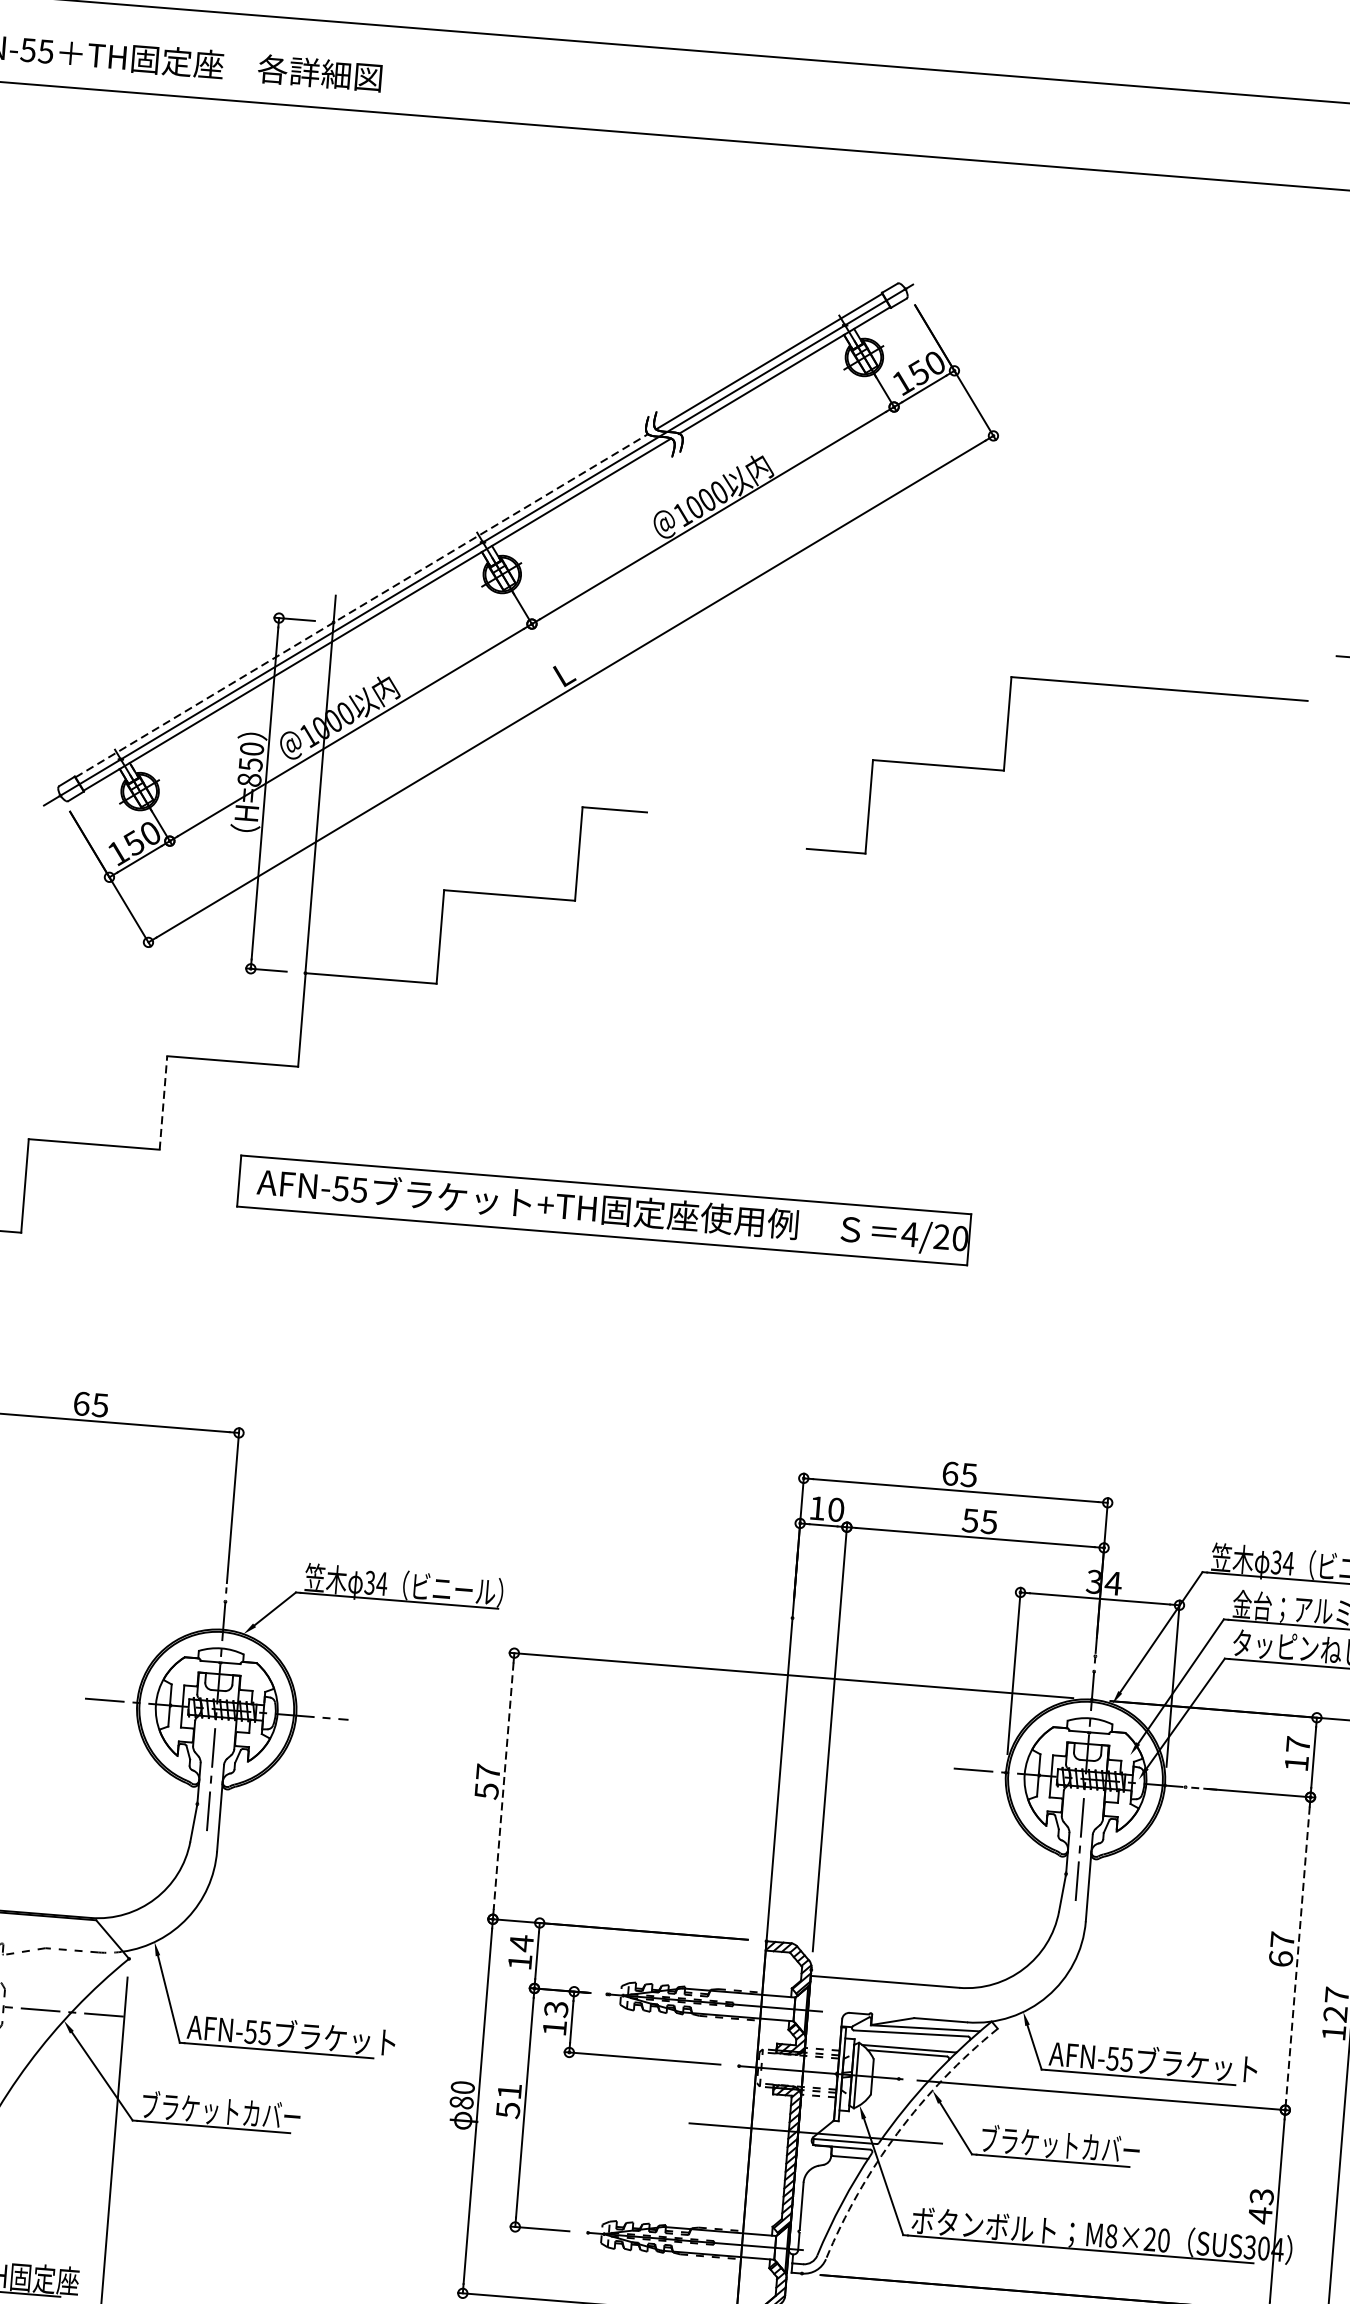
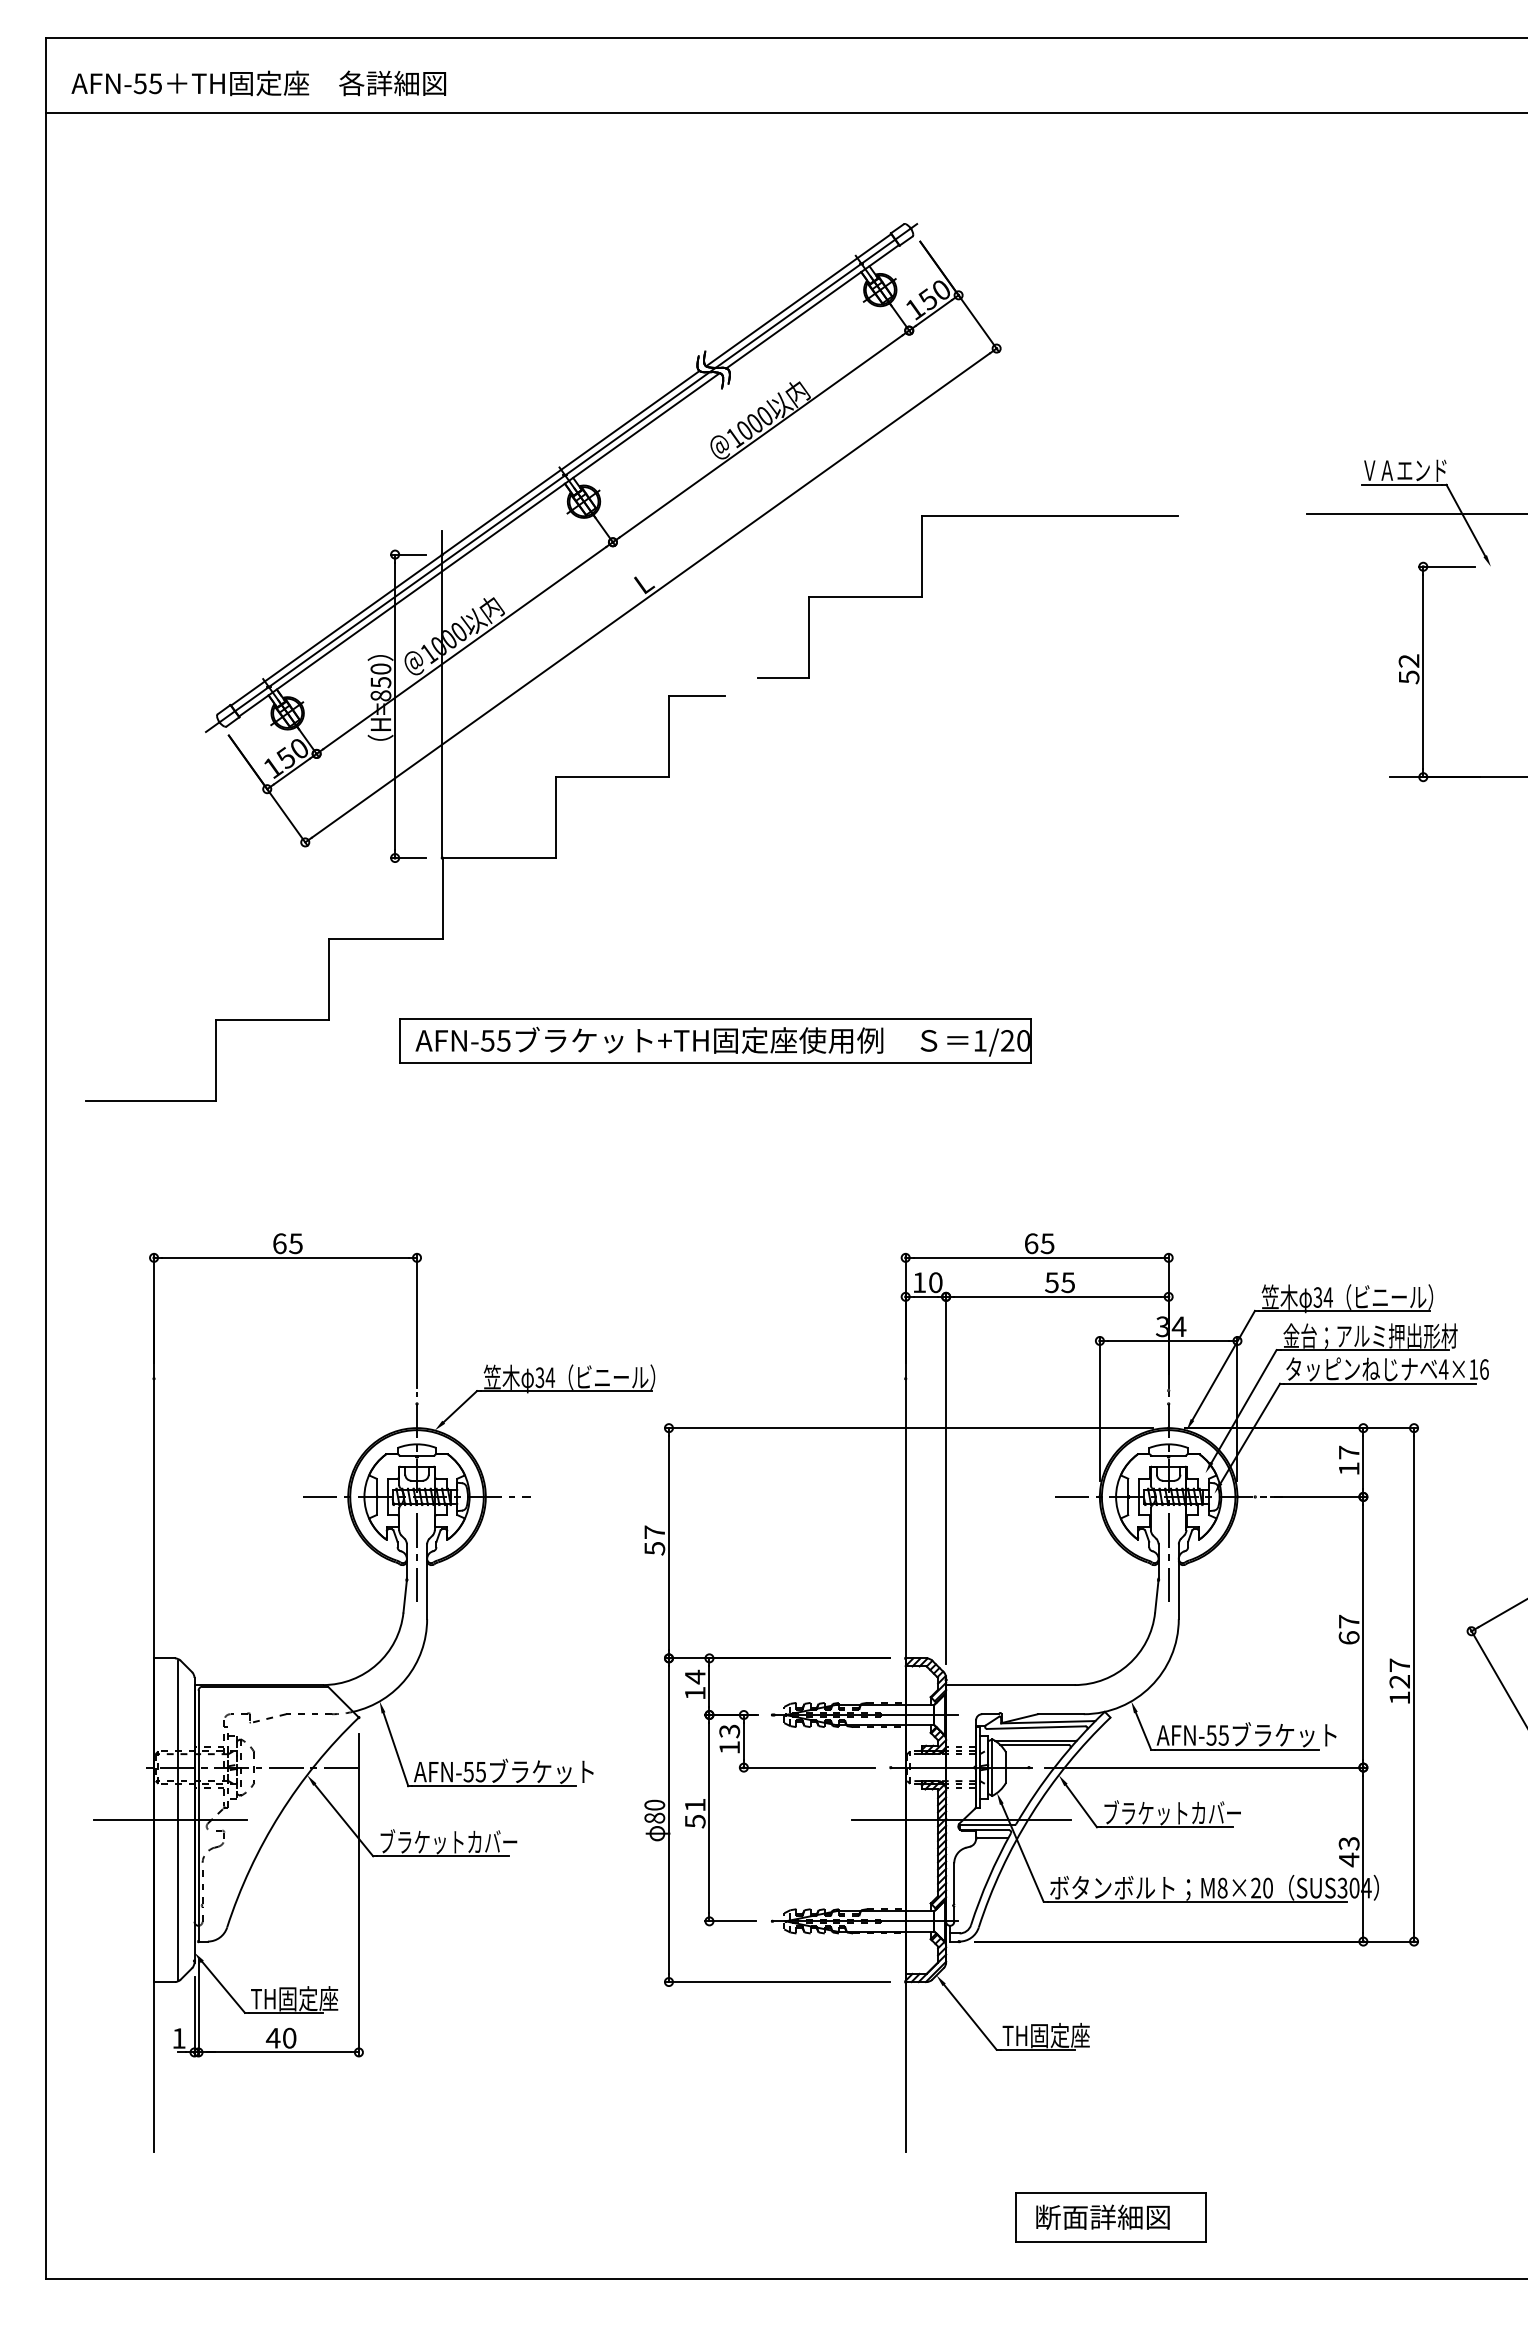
line: (361, 606) -> (465, 538), dashed -> solid
part: (1004, 770) -> (922, 596), moved
line: (163, 1101) -> (329, 978), dashed -> solid
text: (909, 1234) -> (979, 1040), 4/20 -> 1/20
line: (503, 1786) -> (668, 1543), dashed -> solid
line: (1298, 1953) -> (1363, 1632), dashed -> solid
arc: (897, 2133) -> (1031, 1814), dashed -> solid

